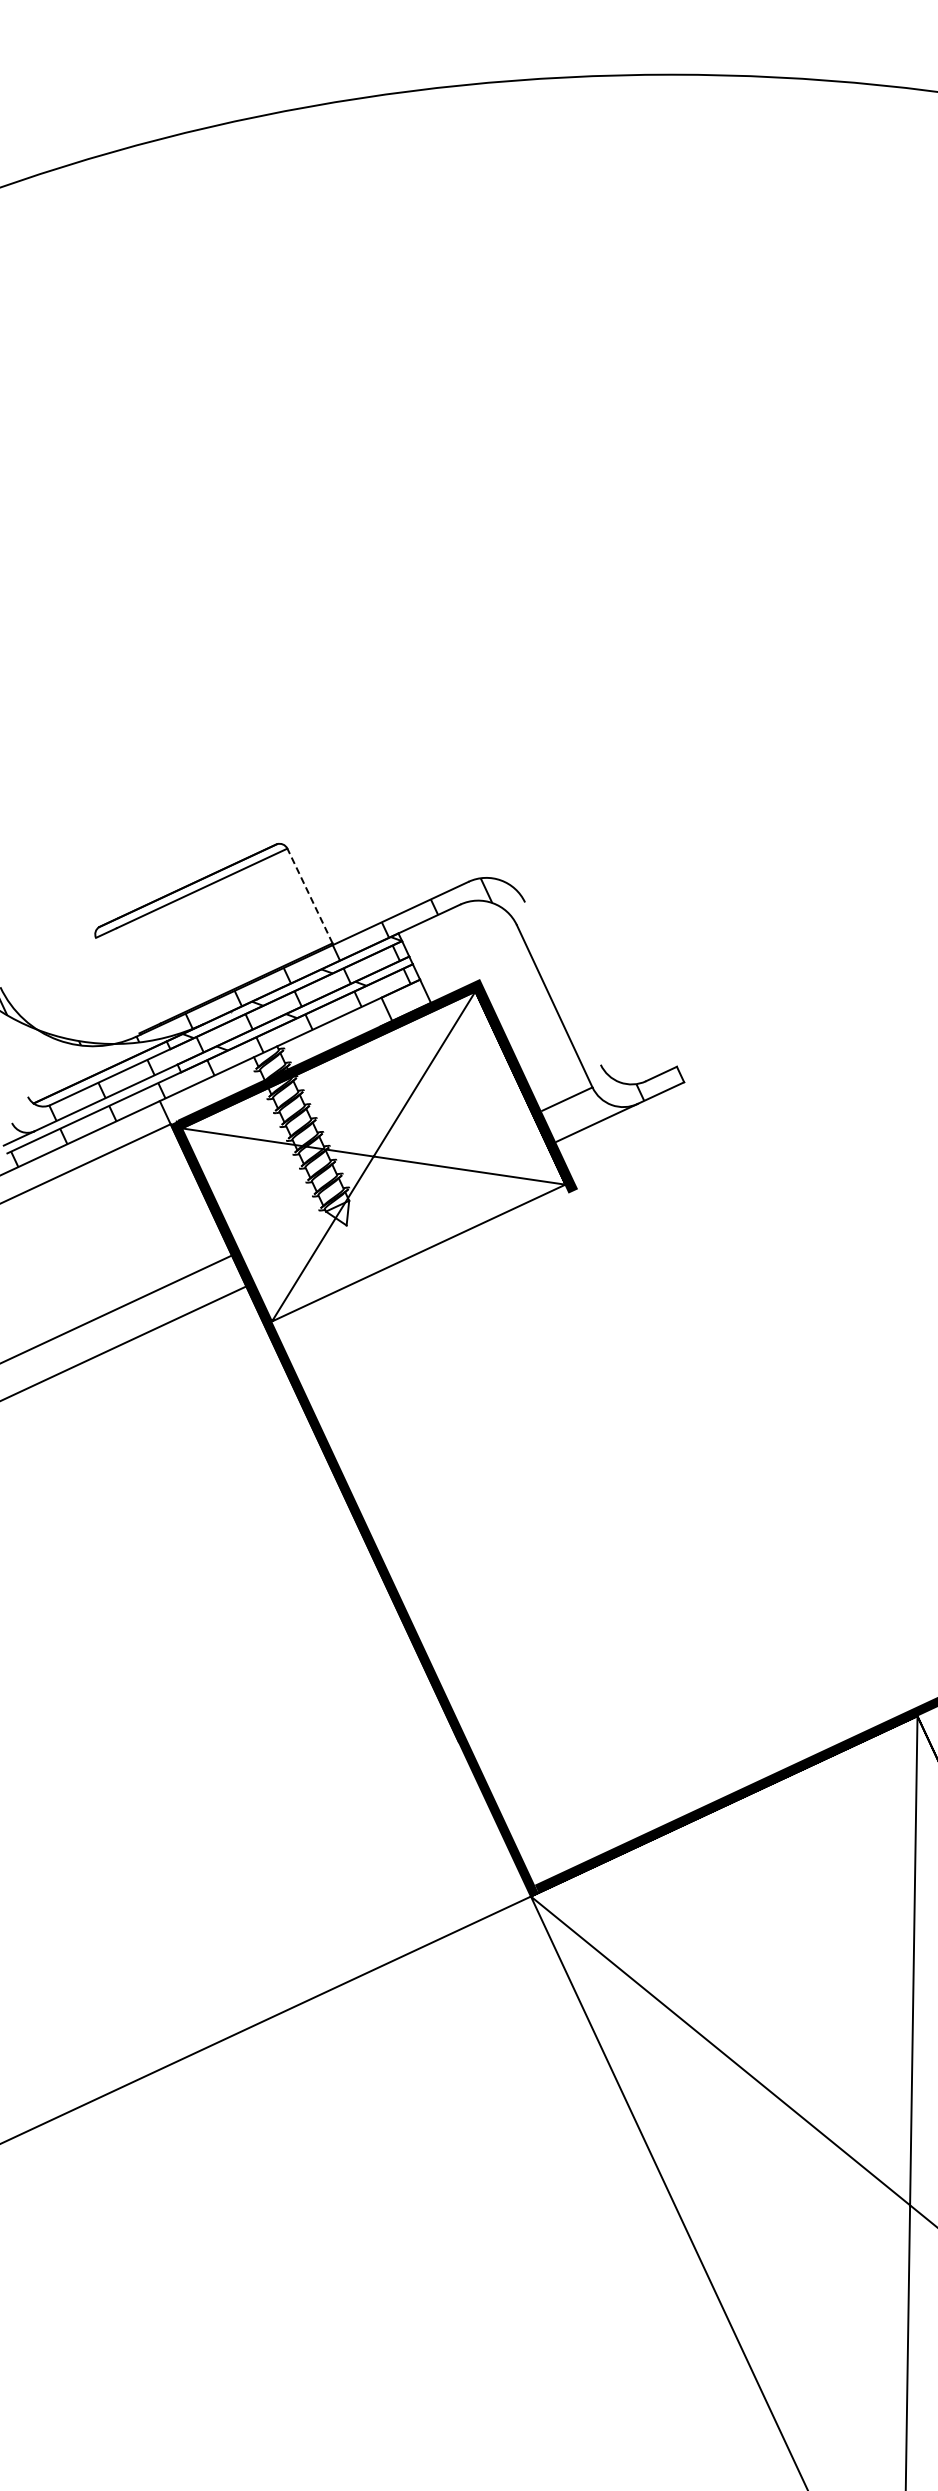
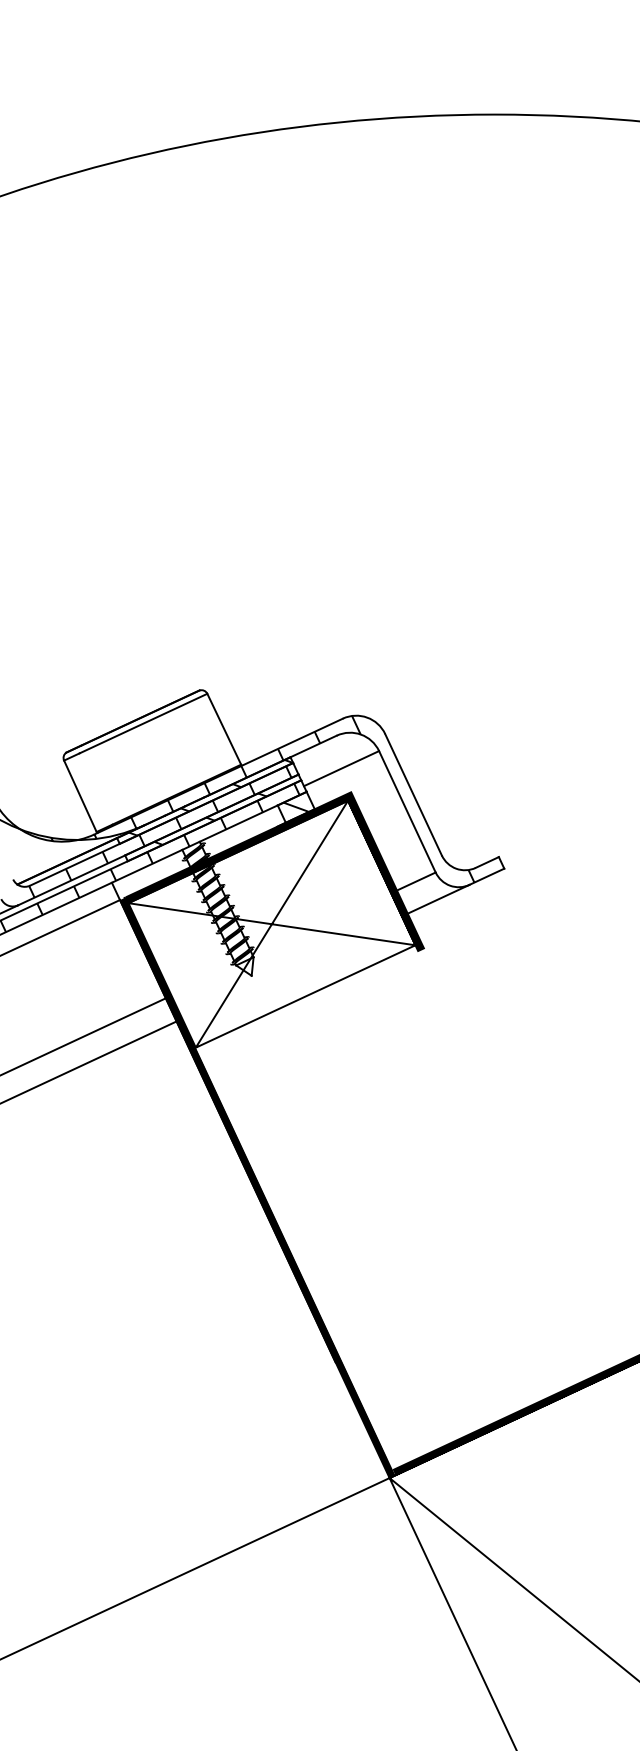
line: (309, 895) -> (223, 728), dashed -> solid
line: (466, 948) -> (341, 768), added
line: (562, 983) -> (413, 794), added
line: (117, 985) -> (80, 796), added
hatch: (406, 1000) -> (296, 807), added

